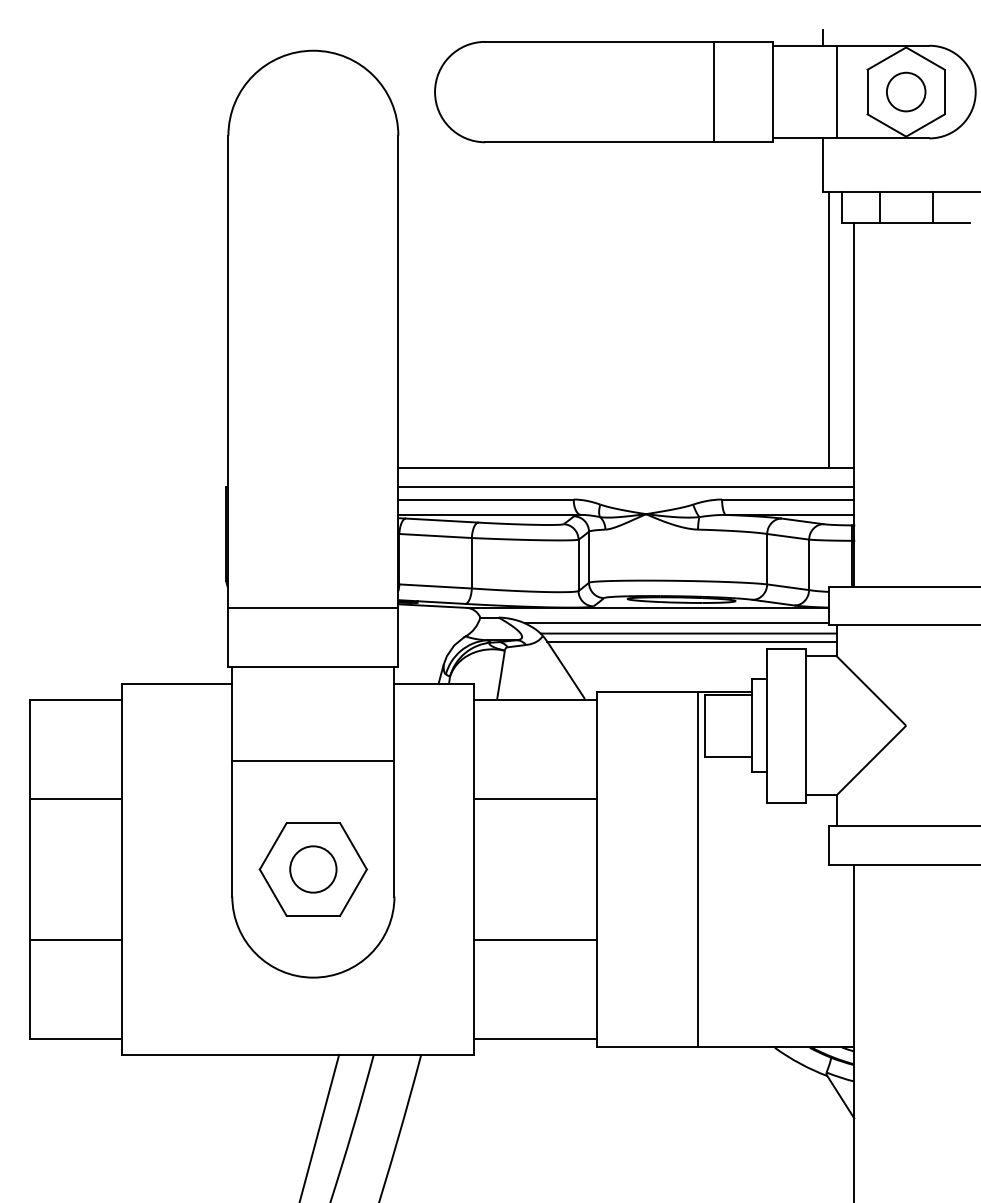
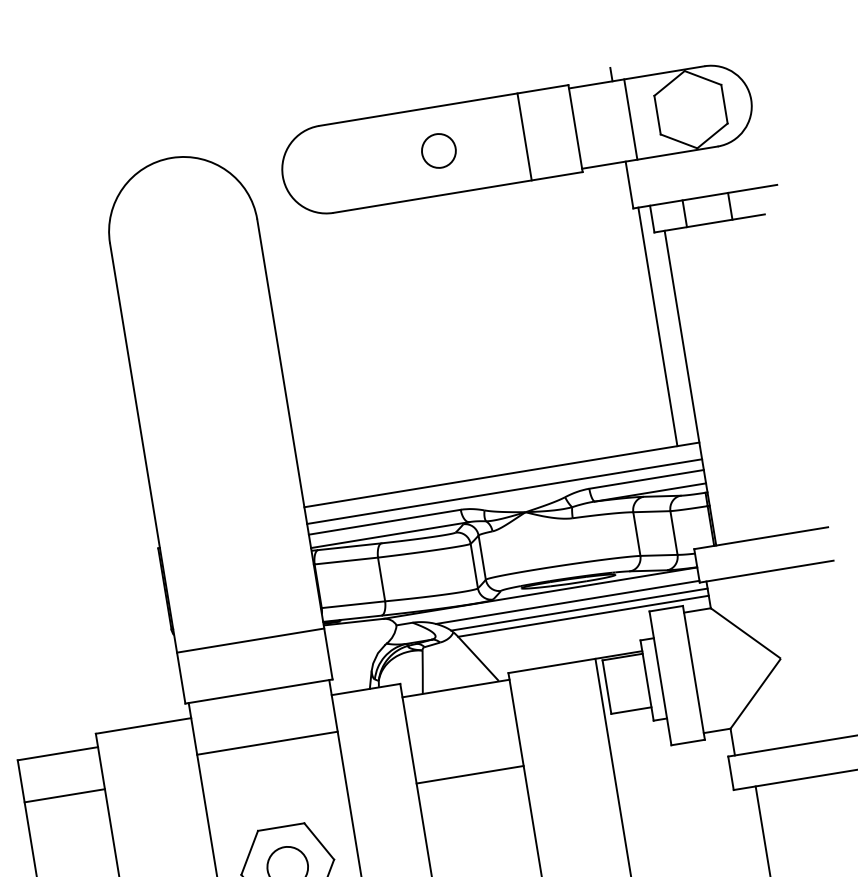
circle: (906, 91) -> (439, 150), moved
line: (313, 761) -> (267, 743), moved
line: (75, 799) -> (64, 796), moved

